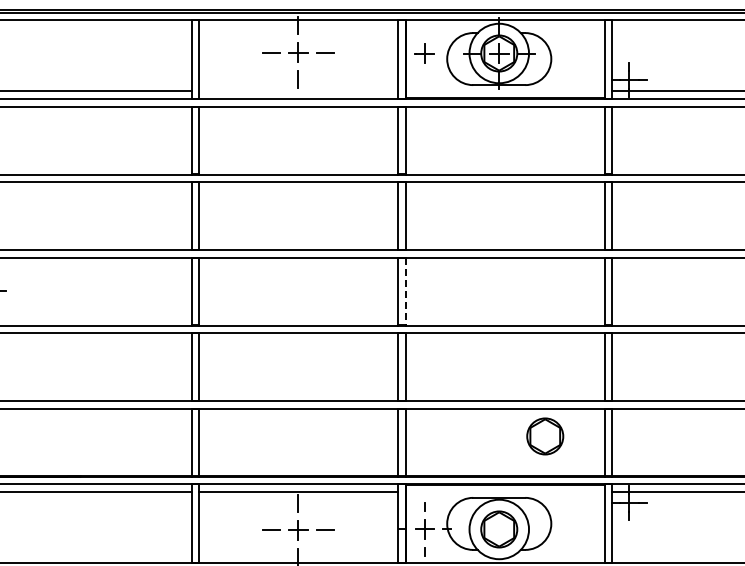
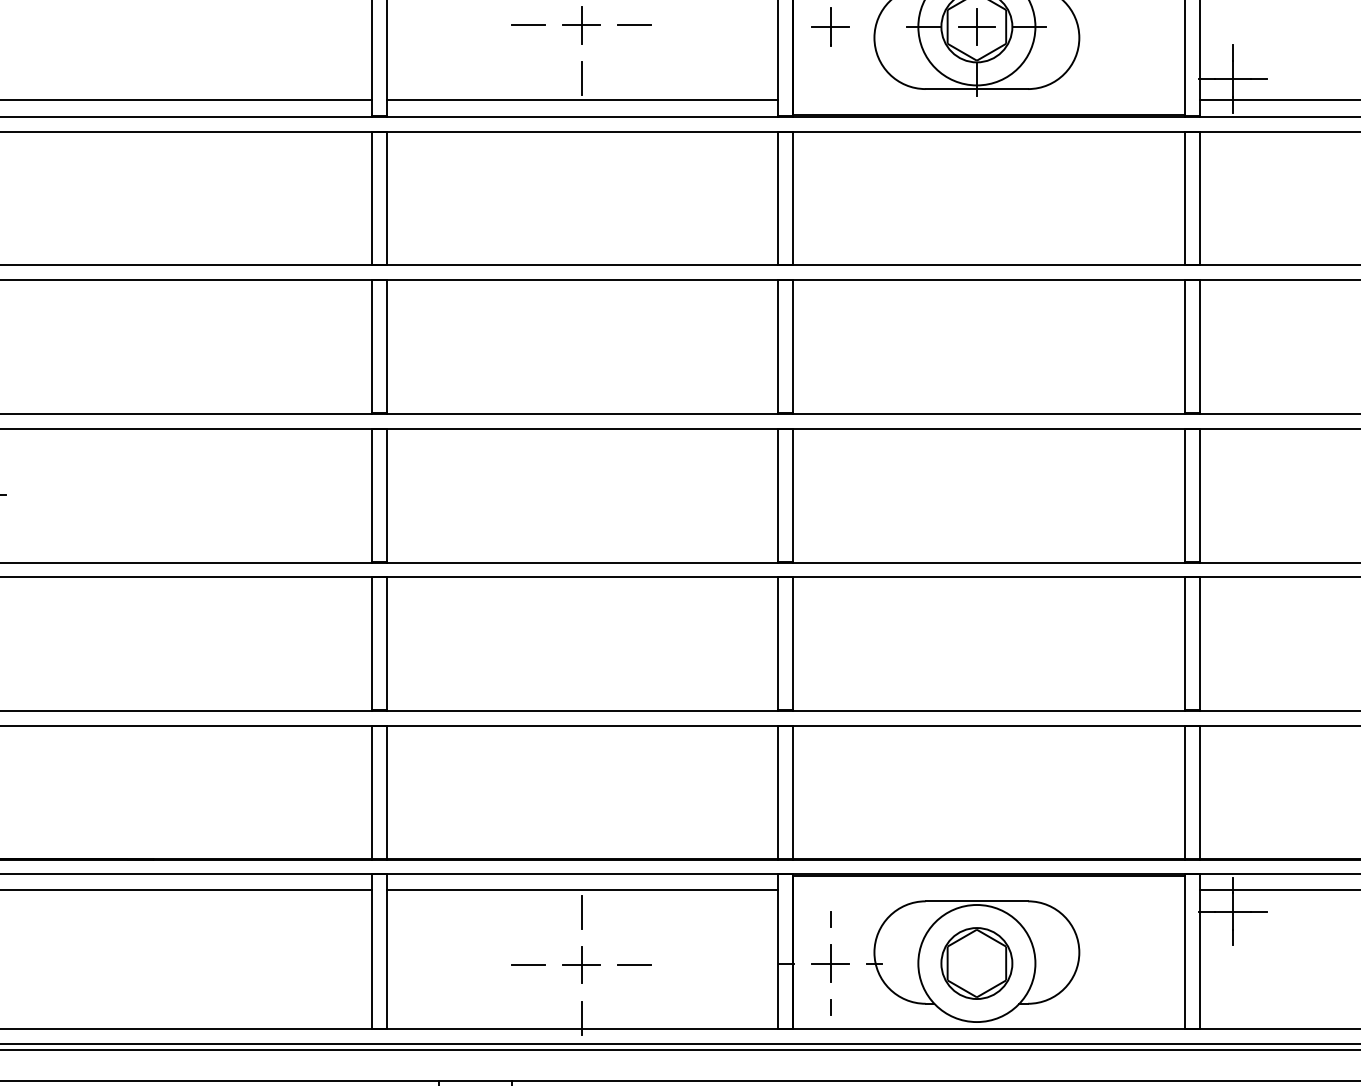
line: (298, 90) -> (581, 99), added
line: (405, 291) -> (792, 495), dashed -> solid
part: (545, 436) -> (1067, 780), removed

